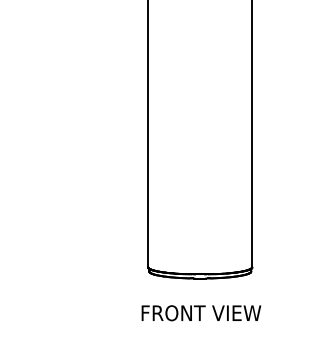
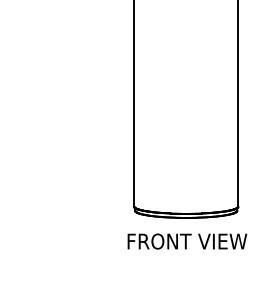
text: (201, 313) -> (187, 241), moved

